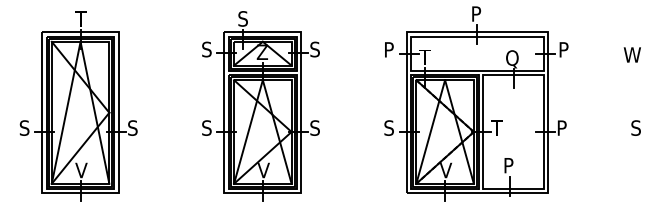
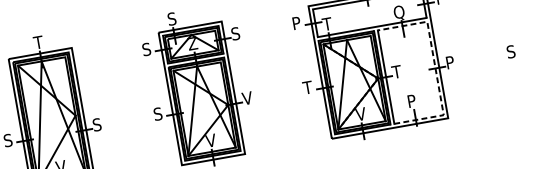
text: (315, 127) -> (247, 97), S -> V
text: (388, 127) -> (307, 87), S -> T
line: (543, 131) -> (435, 68), solid -> dashed

